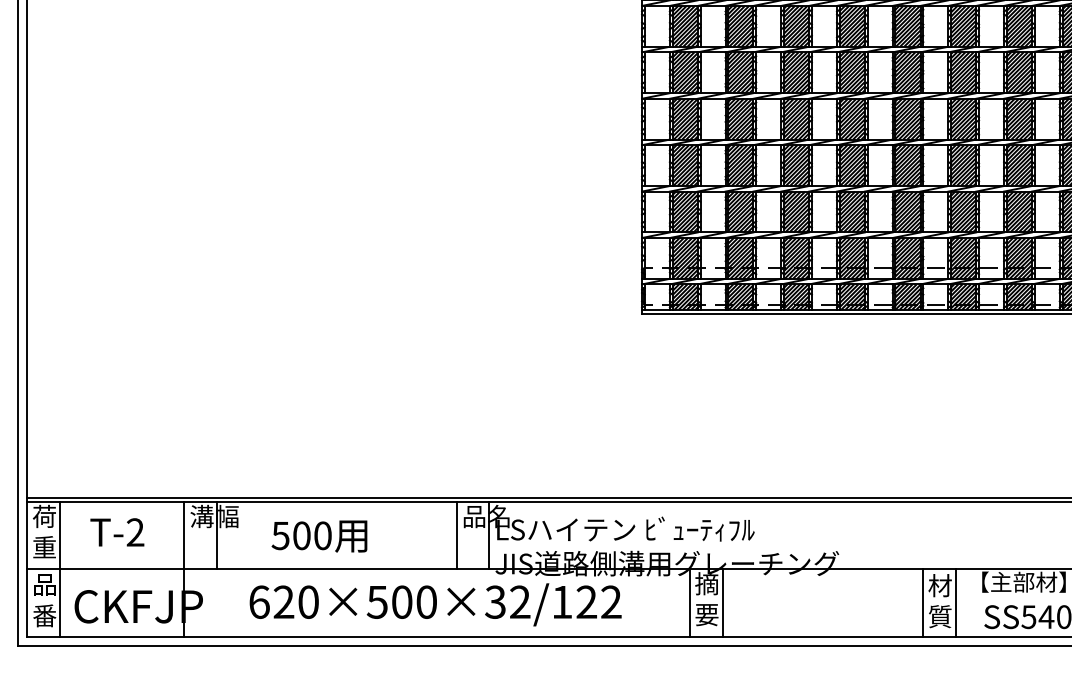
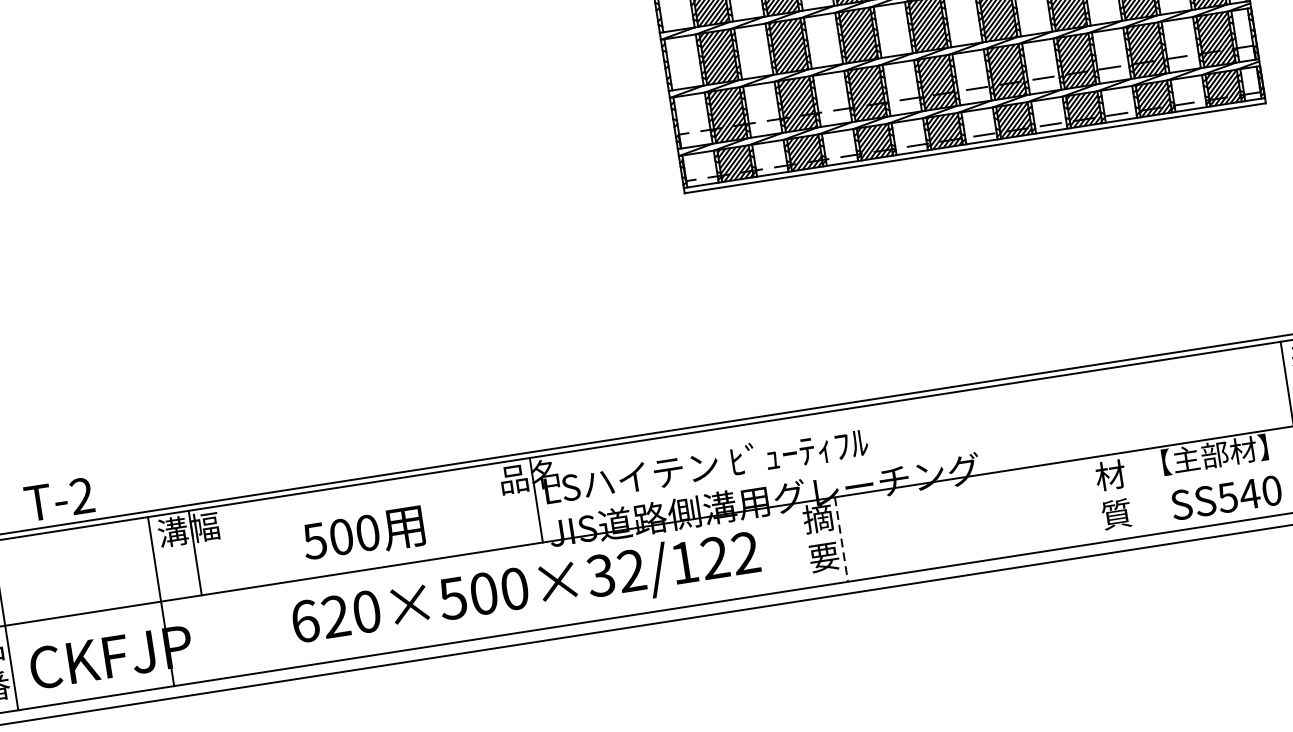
text: (117, 532) -> (59, 499), moved
line: (456, 535) -> (495, 506), removed
text: (319, 536) -> (363, 534), moved
line: (690, 602) -> (801, 544), removed
line: (923, 602) -> (1092, 499), removed
line: (955, 602) -> (1133, 493), removed
line: (722, 603) -> (841, 539), solid -> dashed
text: (435, 604) -> (526, 590), moved

